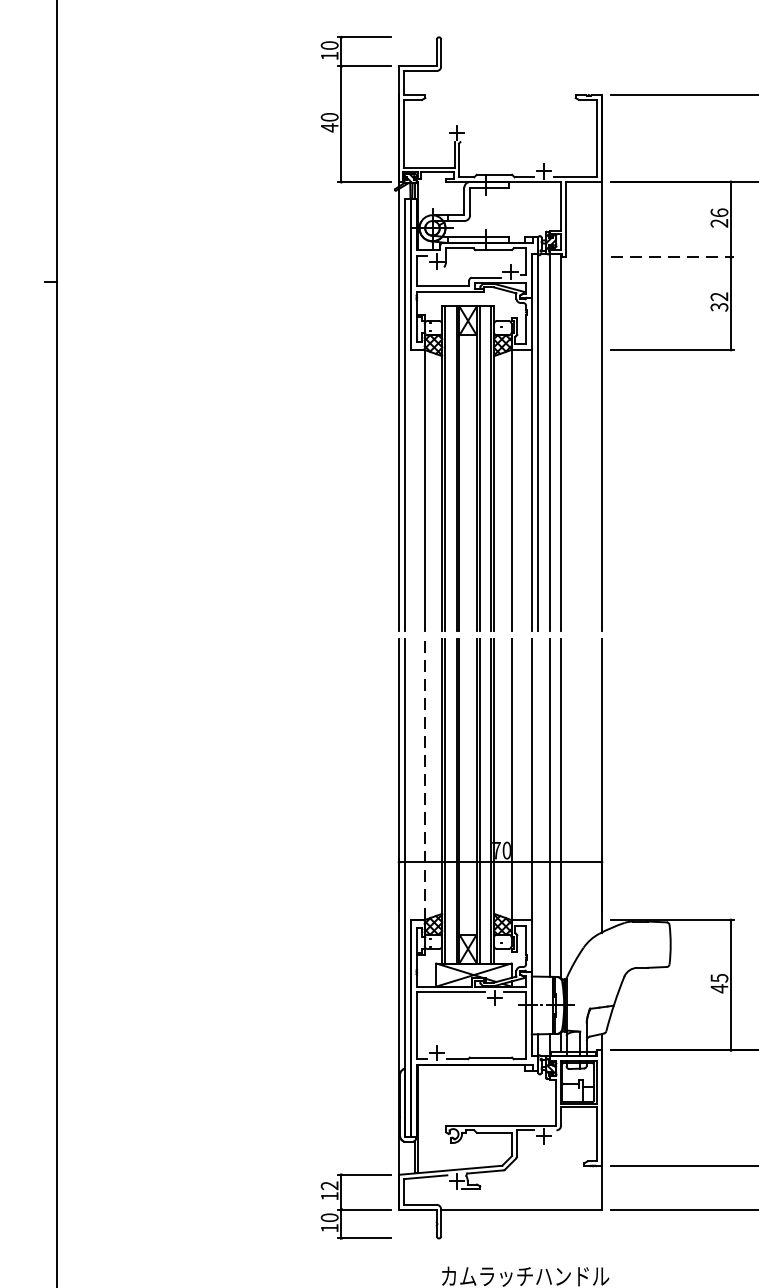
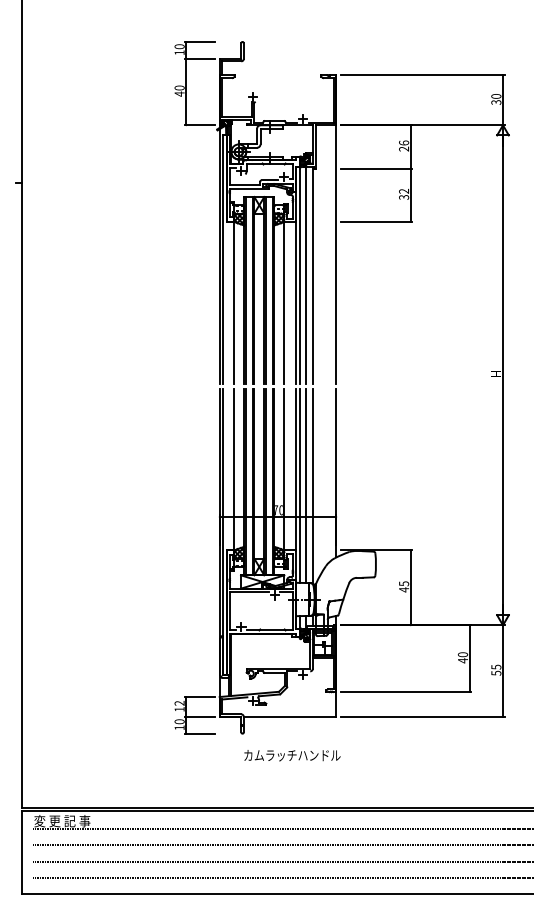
line: (671, 257) -> (376, 168), dashed -> solid
line: (424, 779) -> (234, 469), dashed -> solid
line: (537, 807) -> (299, 485), added

